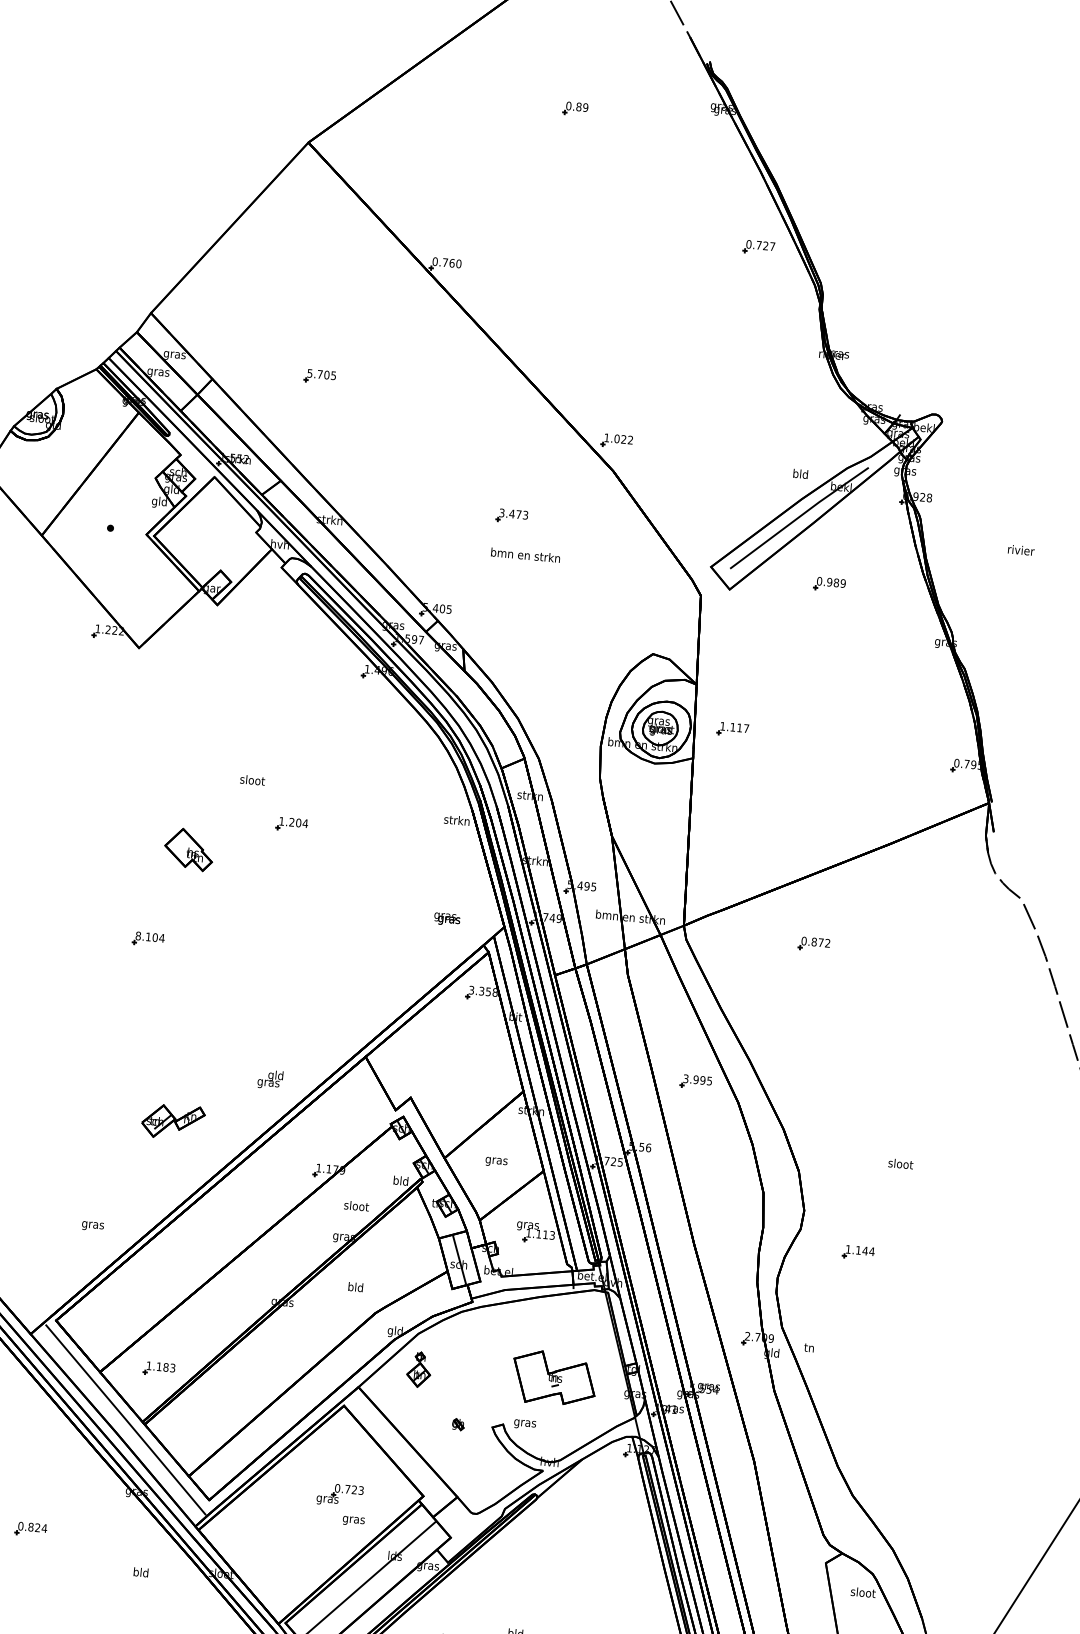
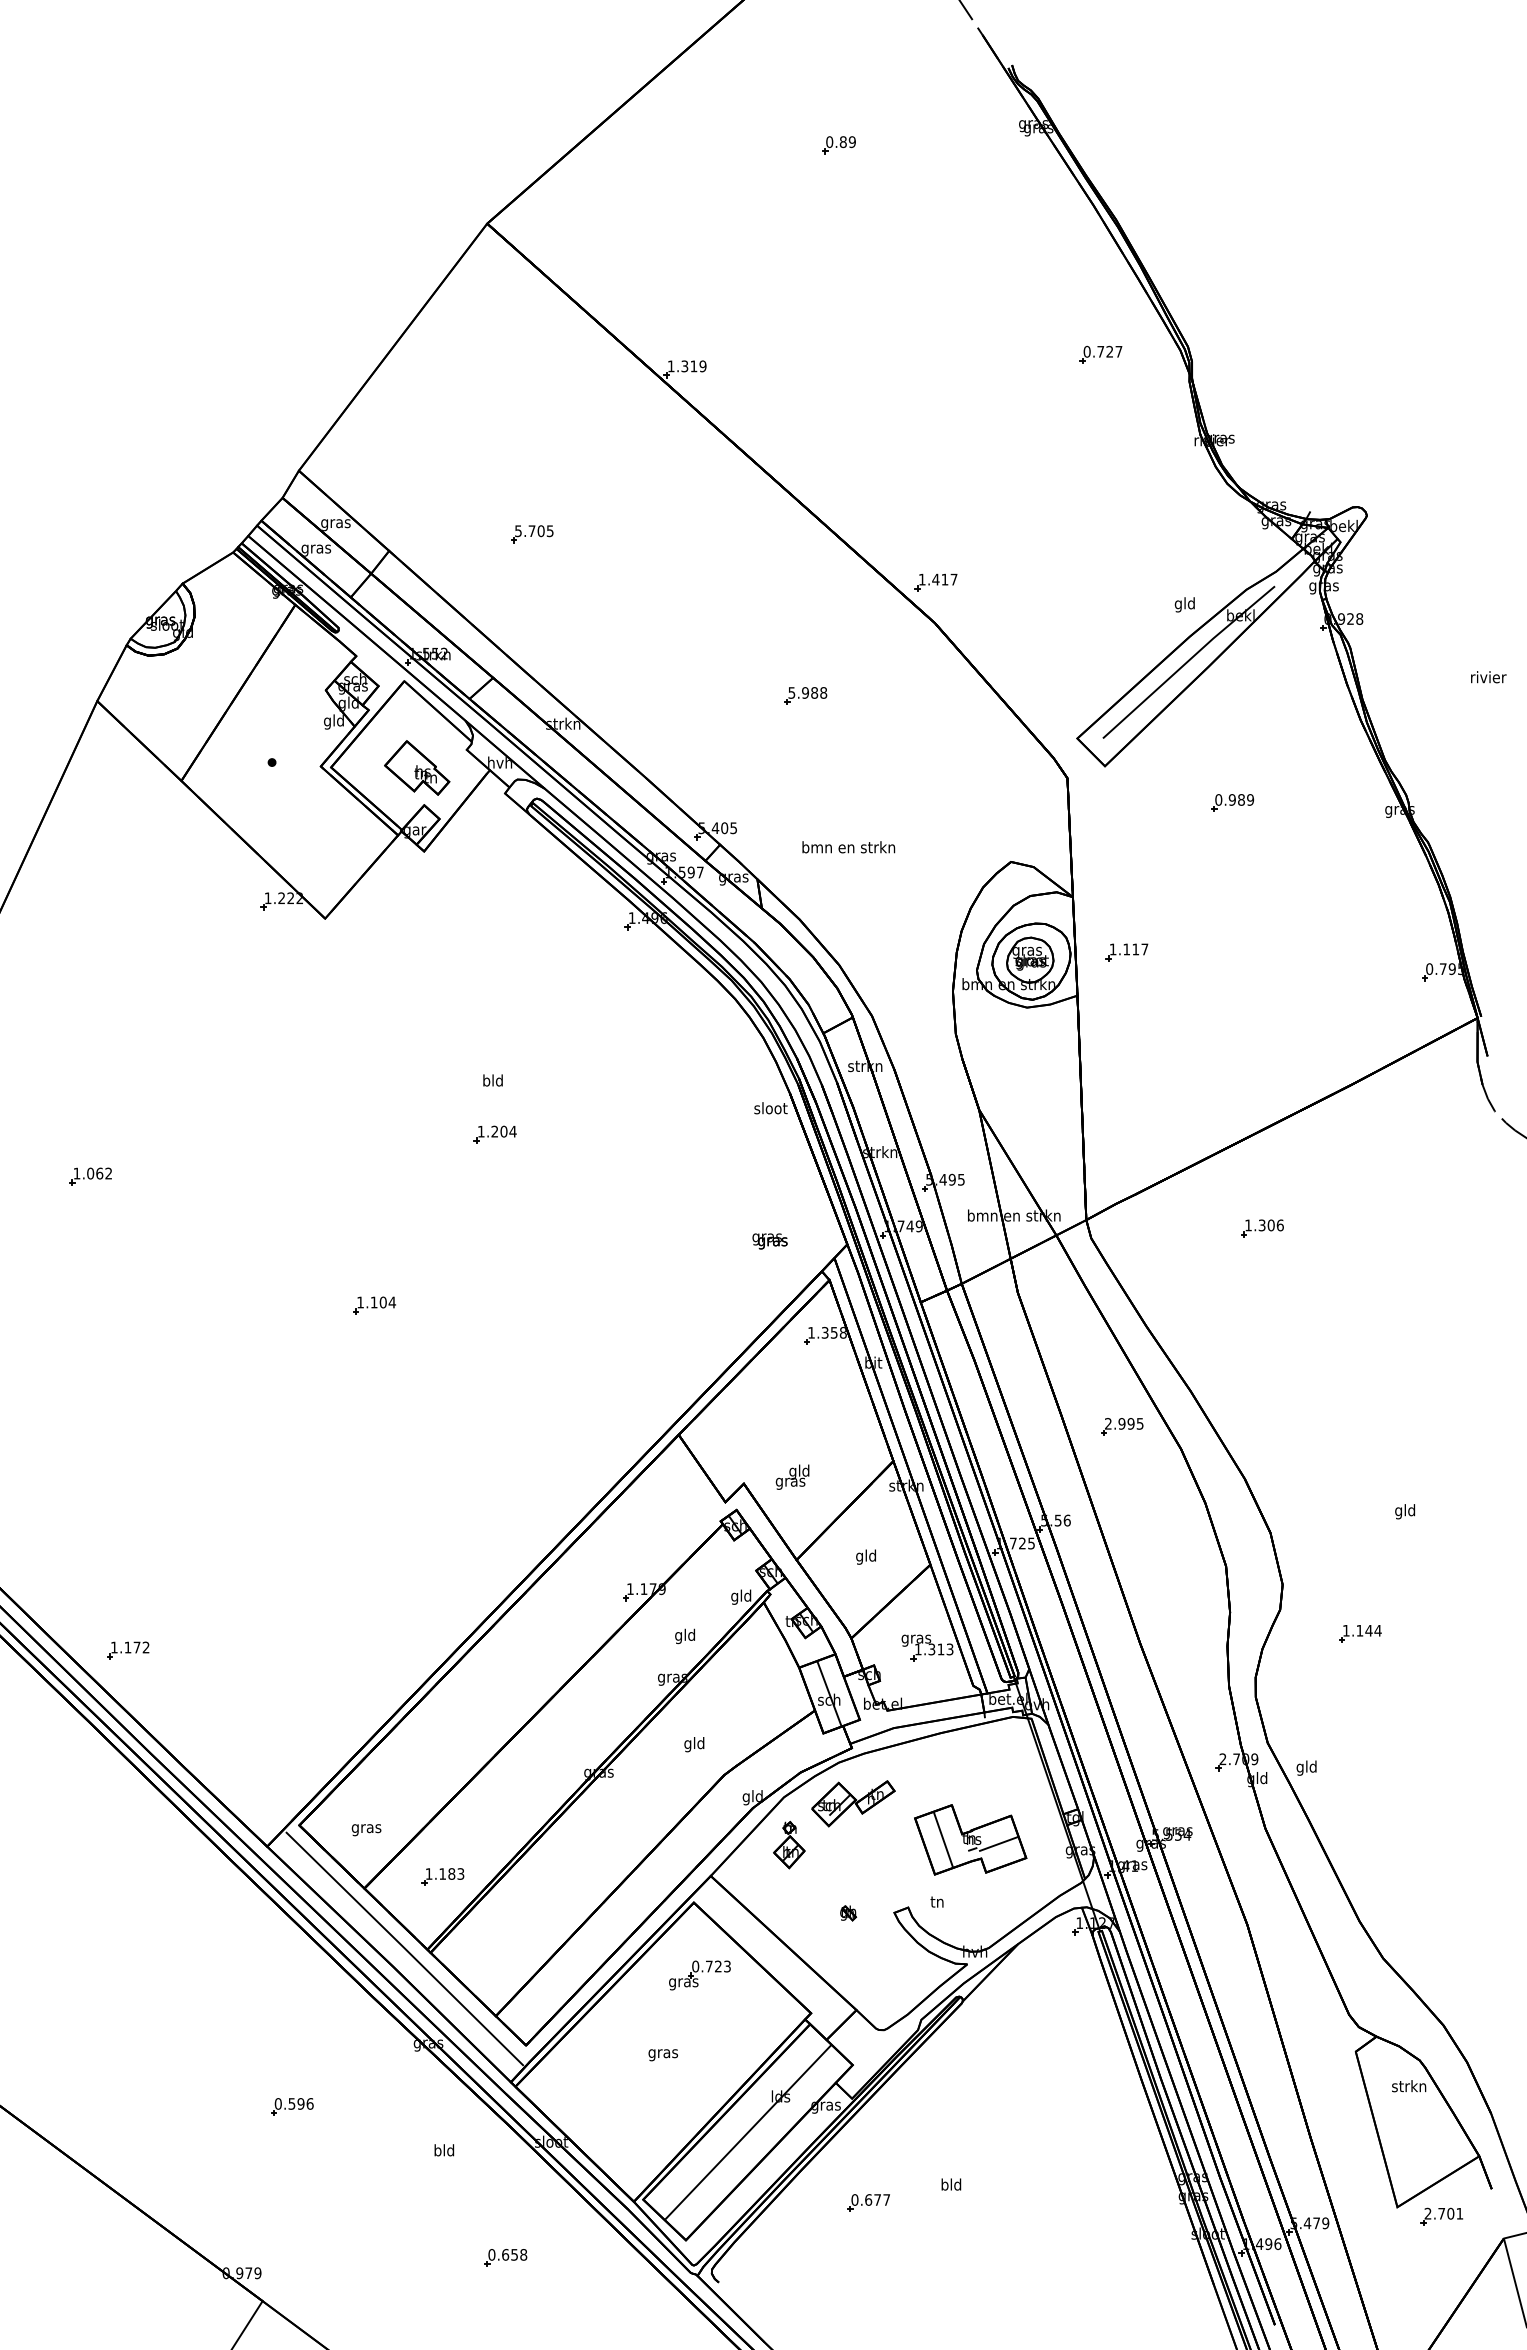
part: (758, 247) -> (1100, 354), moved
text: (446, 262) -> (686, 366), 0.760 -> 1.319
text: (623, 439) -> (944, 579), 1.022 -> 1.417
text: (795, 474) -> (1178, 604), bld -> gld
text: (513, 513) -> (807, 692), 3.473 -> 5.988
text: (525, 555) -> (848, 847), moved
part: (829, 584) -> (1232, 802), moved
text: (252, 780) -> (492, 1080), sloot -> bld
text: (456, 820) -> (770, 1108), strkn -> sloot
part: (291, 824) -> (494, 1134), moved
part: (189, 849) -> (417, 767), moved
text: (138, 936) -> (360, 1302), 8.104 -> 1.104
text: (816, 942) -> (1264, 1225), 0.872 -> 1.306
text: (471, 990) -> (811, 1332), 3.358 -> 1.358
text: (686, 1078) -> (1108, 1423), 3.995 -> 2.995
text: (270, 1079) -> (792, 1476), moved
part: (173, 1121) -> (853, 1803), moved
text: (496, 1160) -> (866, 1556), gras -> gld
text: (900, 1164) -> (1405, 1511), sloot -> gld
text: (395, 1180) -> (734, 1596), bld -> gld
text: (356, 1207) -> (685, 1636), sloot -> gld
text: (92, 1226) -> (366, 1830), moved
text: (538, 1234) -> (931, 1649), 1.113 -> 1.313
text: (350, 1287) -> (687, 1744), bld -> gld
text: (809, 1348) -> (1306, 1767), tn -> gld
line: (534, 1376) -> (943, 1839), added
line: (574, 1383) -> (998, 1843), added
text: (525, 1423) -> (937, 1903), gras -> tn
part: (339, 1495) -> (699, 1975), moved
text: (353, 1521) -> (662, 2055), moved
text: (37, 1527) -> (300, 2103), 0.824 -> 0.596
text: (863, 1592) -> (1409, 2086), sloot -> strkn

